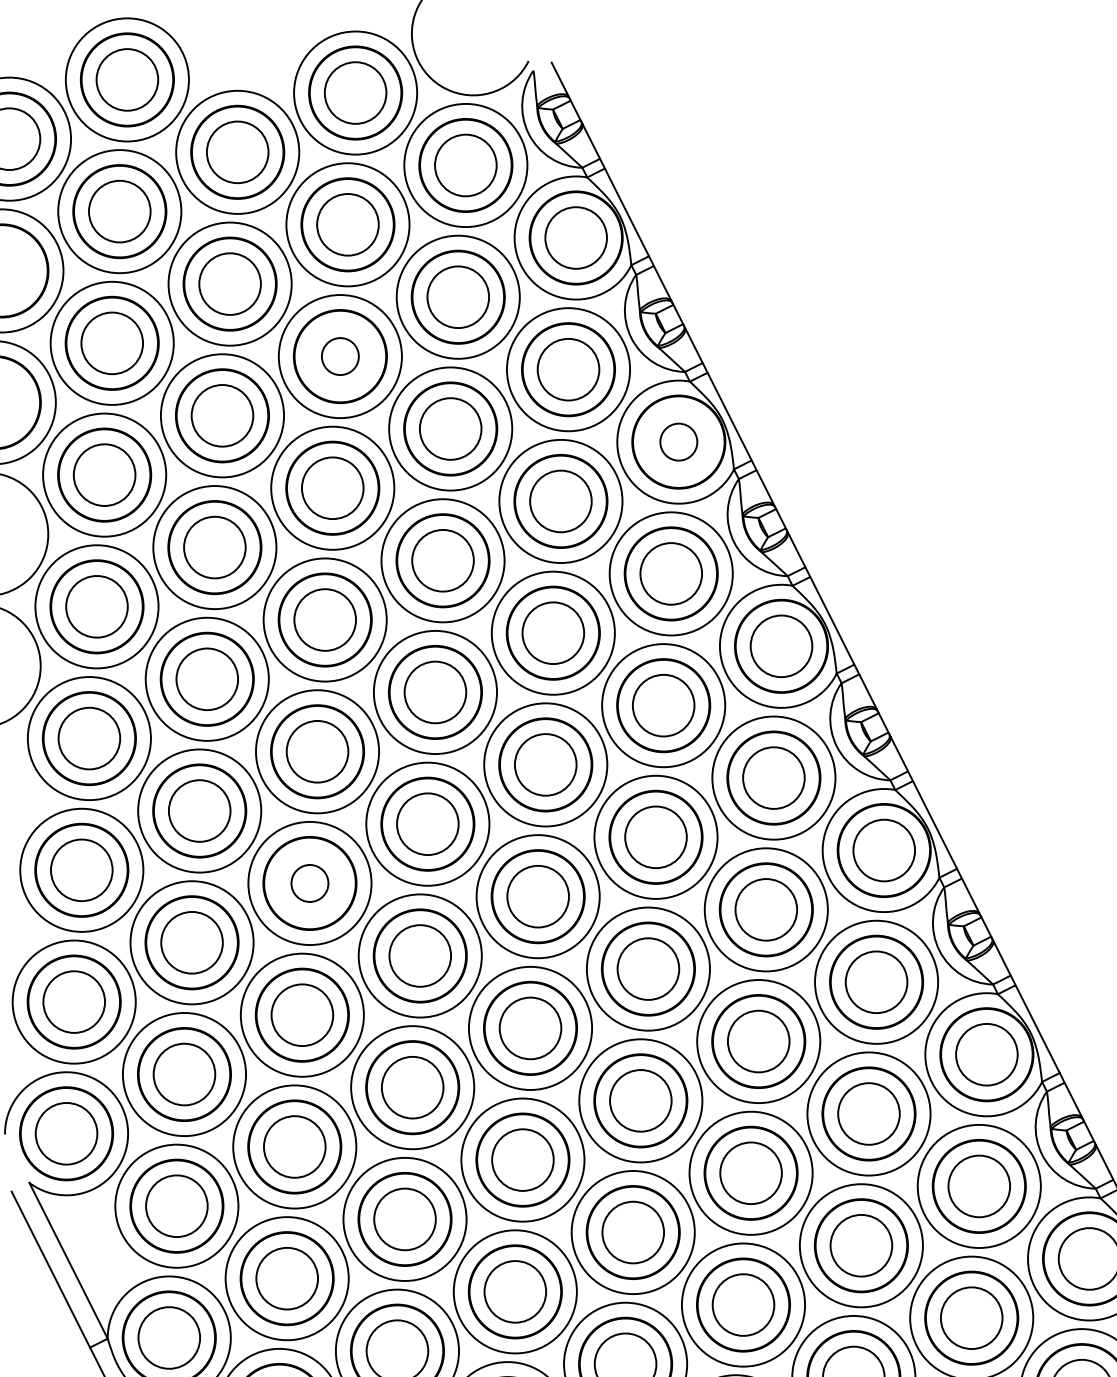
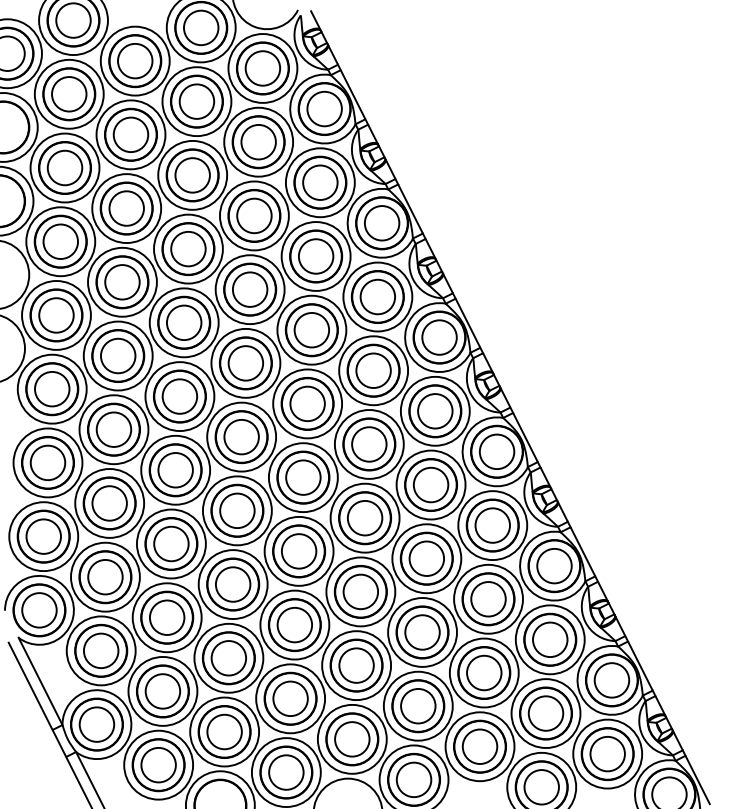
circle: (340, 356) -> (192, 175), size x1.67
circle: (677, 442) -> (381, 223), size x1.67
circle: (309, 883) -> (175, 470), size x1.67

